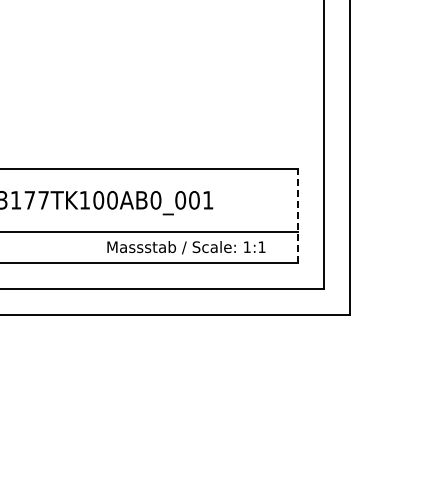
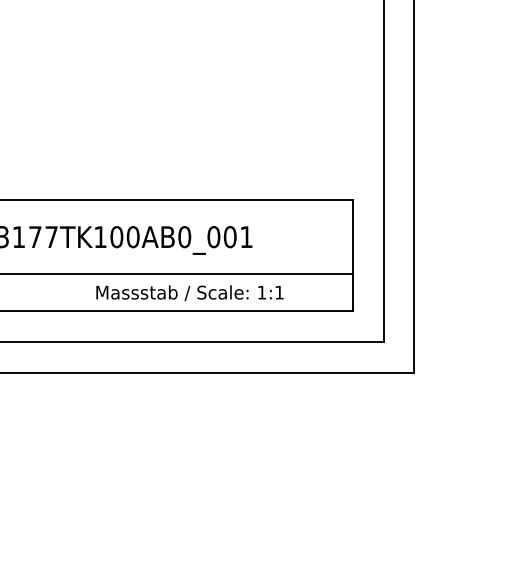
line: (297, 215) -> (352, 255), dashed -> solid
text: (186, 247) -> (190, 293), moved

